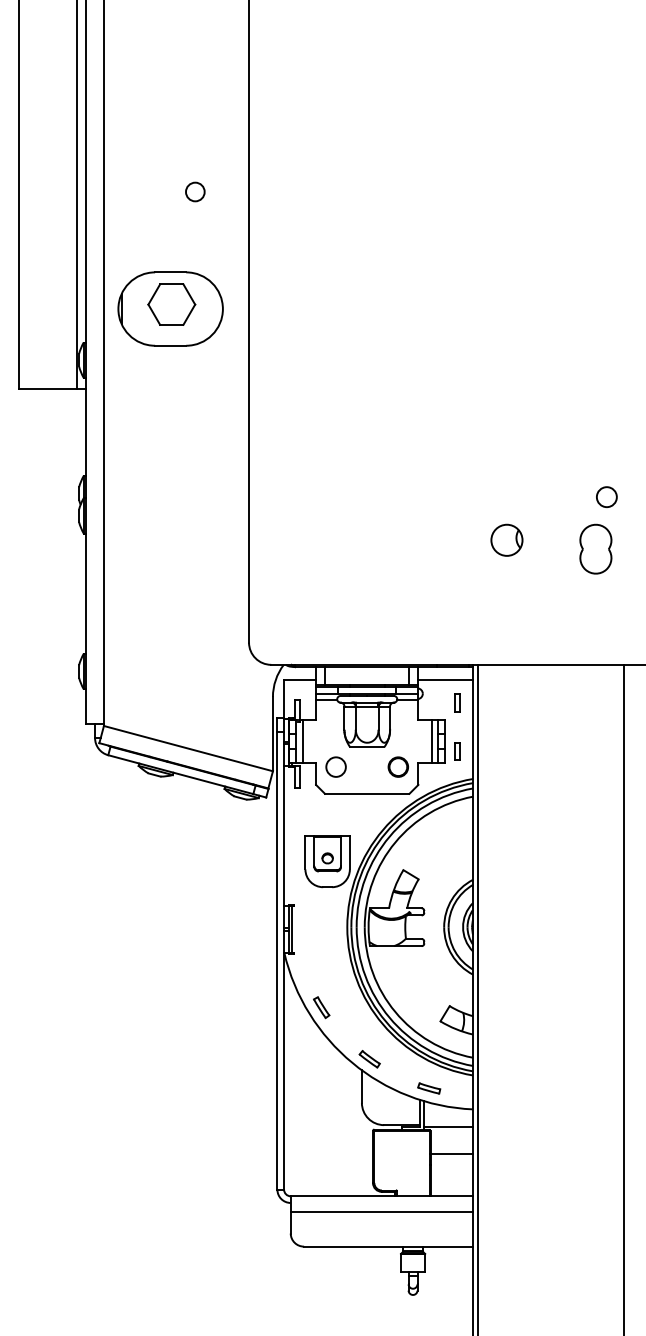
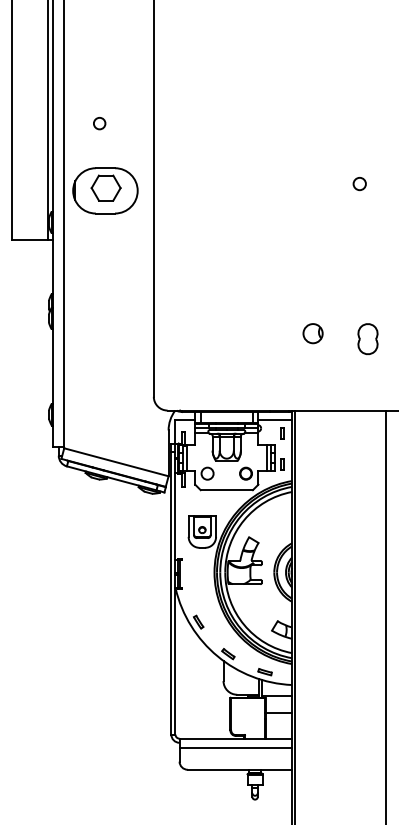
circle: (195, 191) -> (99, 123), moved
circle: (606, 497) -> (359, 184), moved

